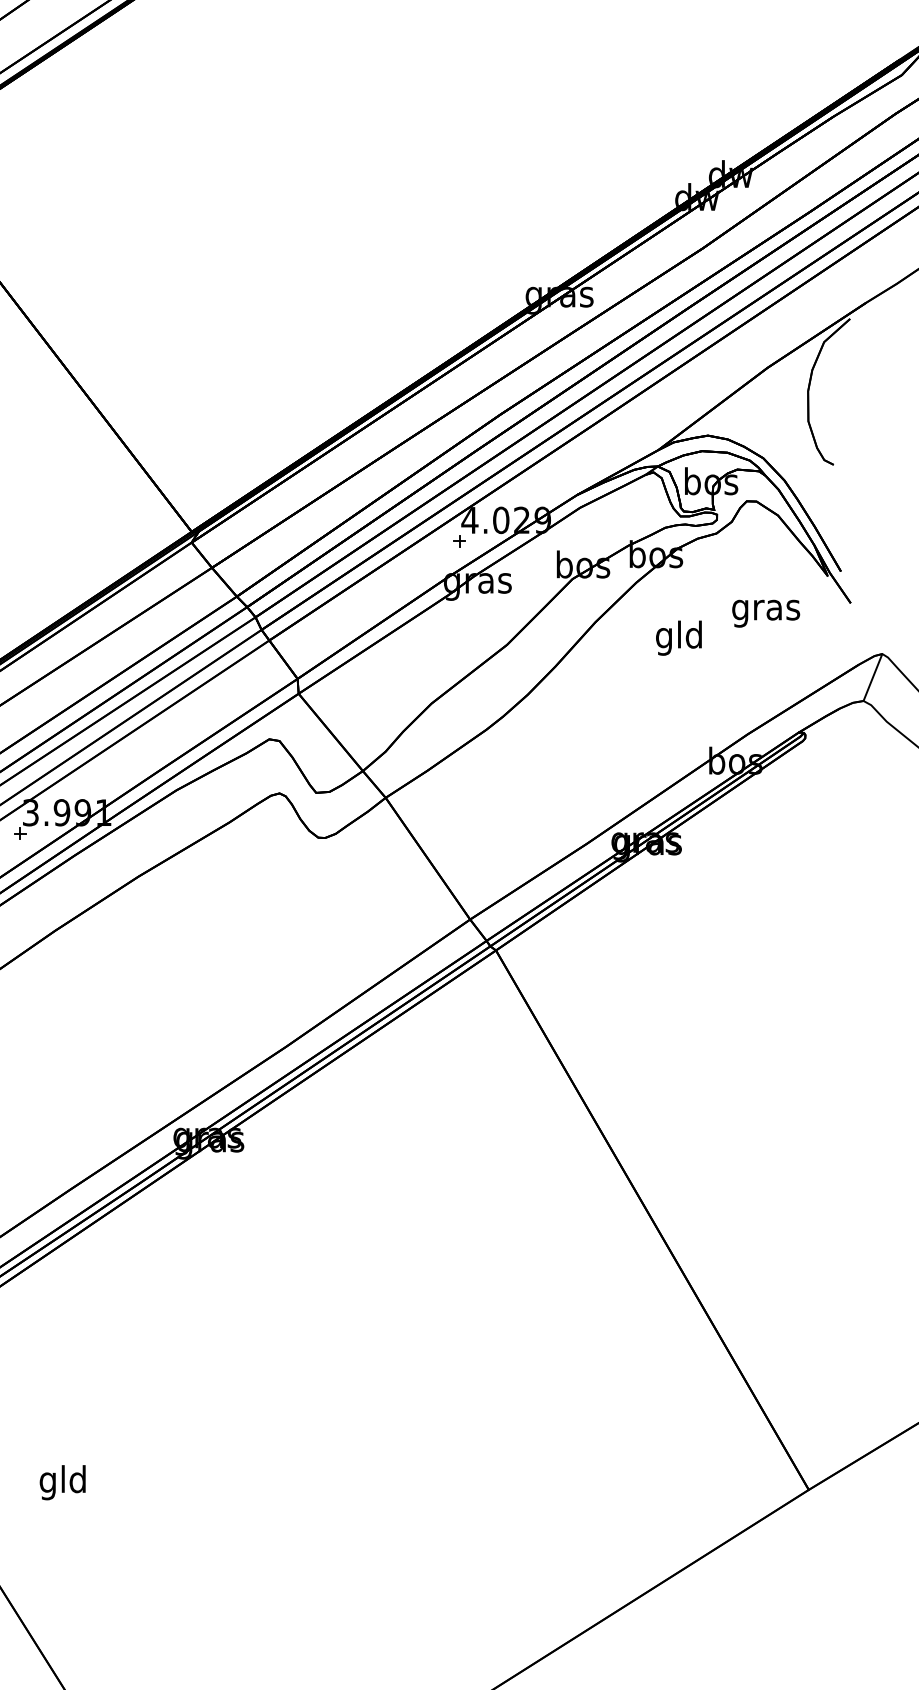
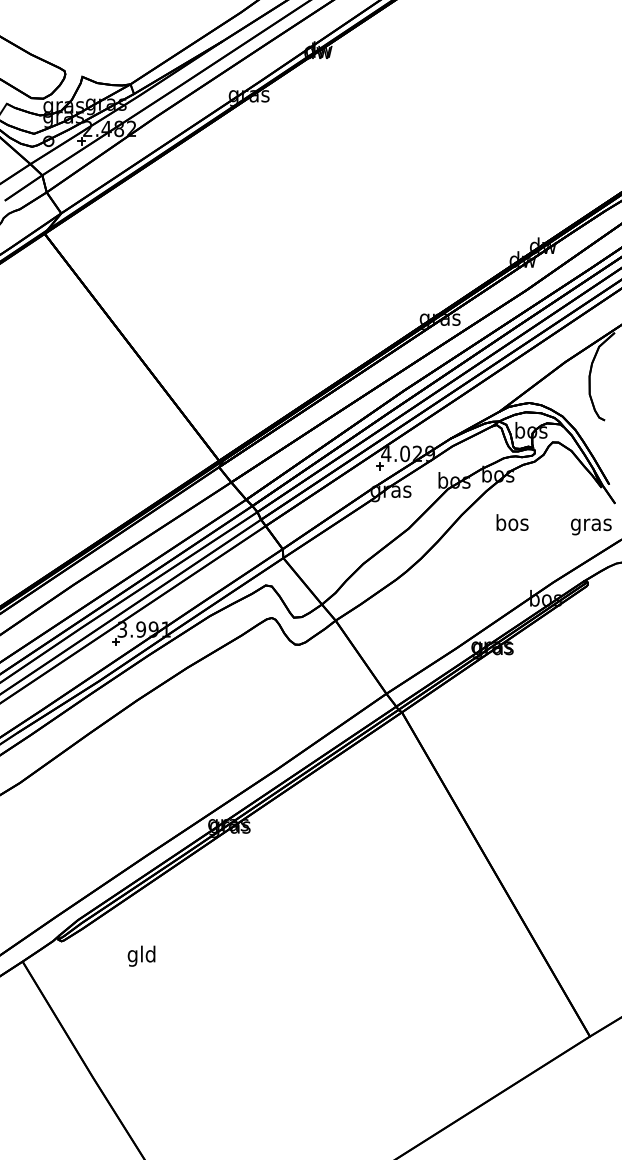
text: (766, 612) -> (591, 526), moved
text: (679, 637) -> (512, 524), gld -> bos
text: (62, 1481) -> (141, 955), moved

